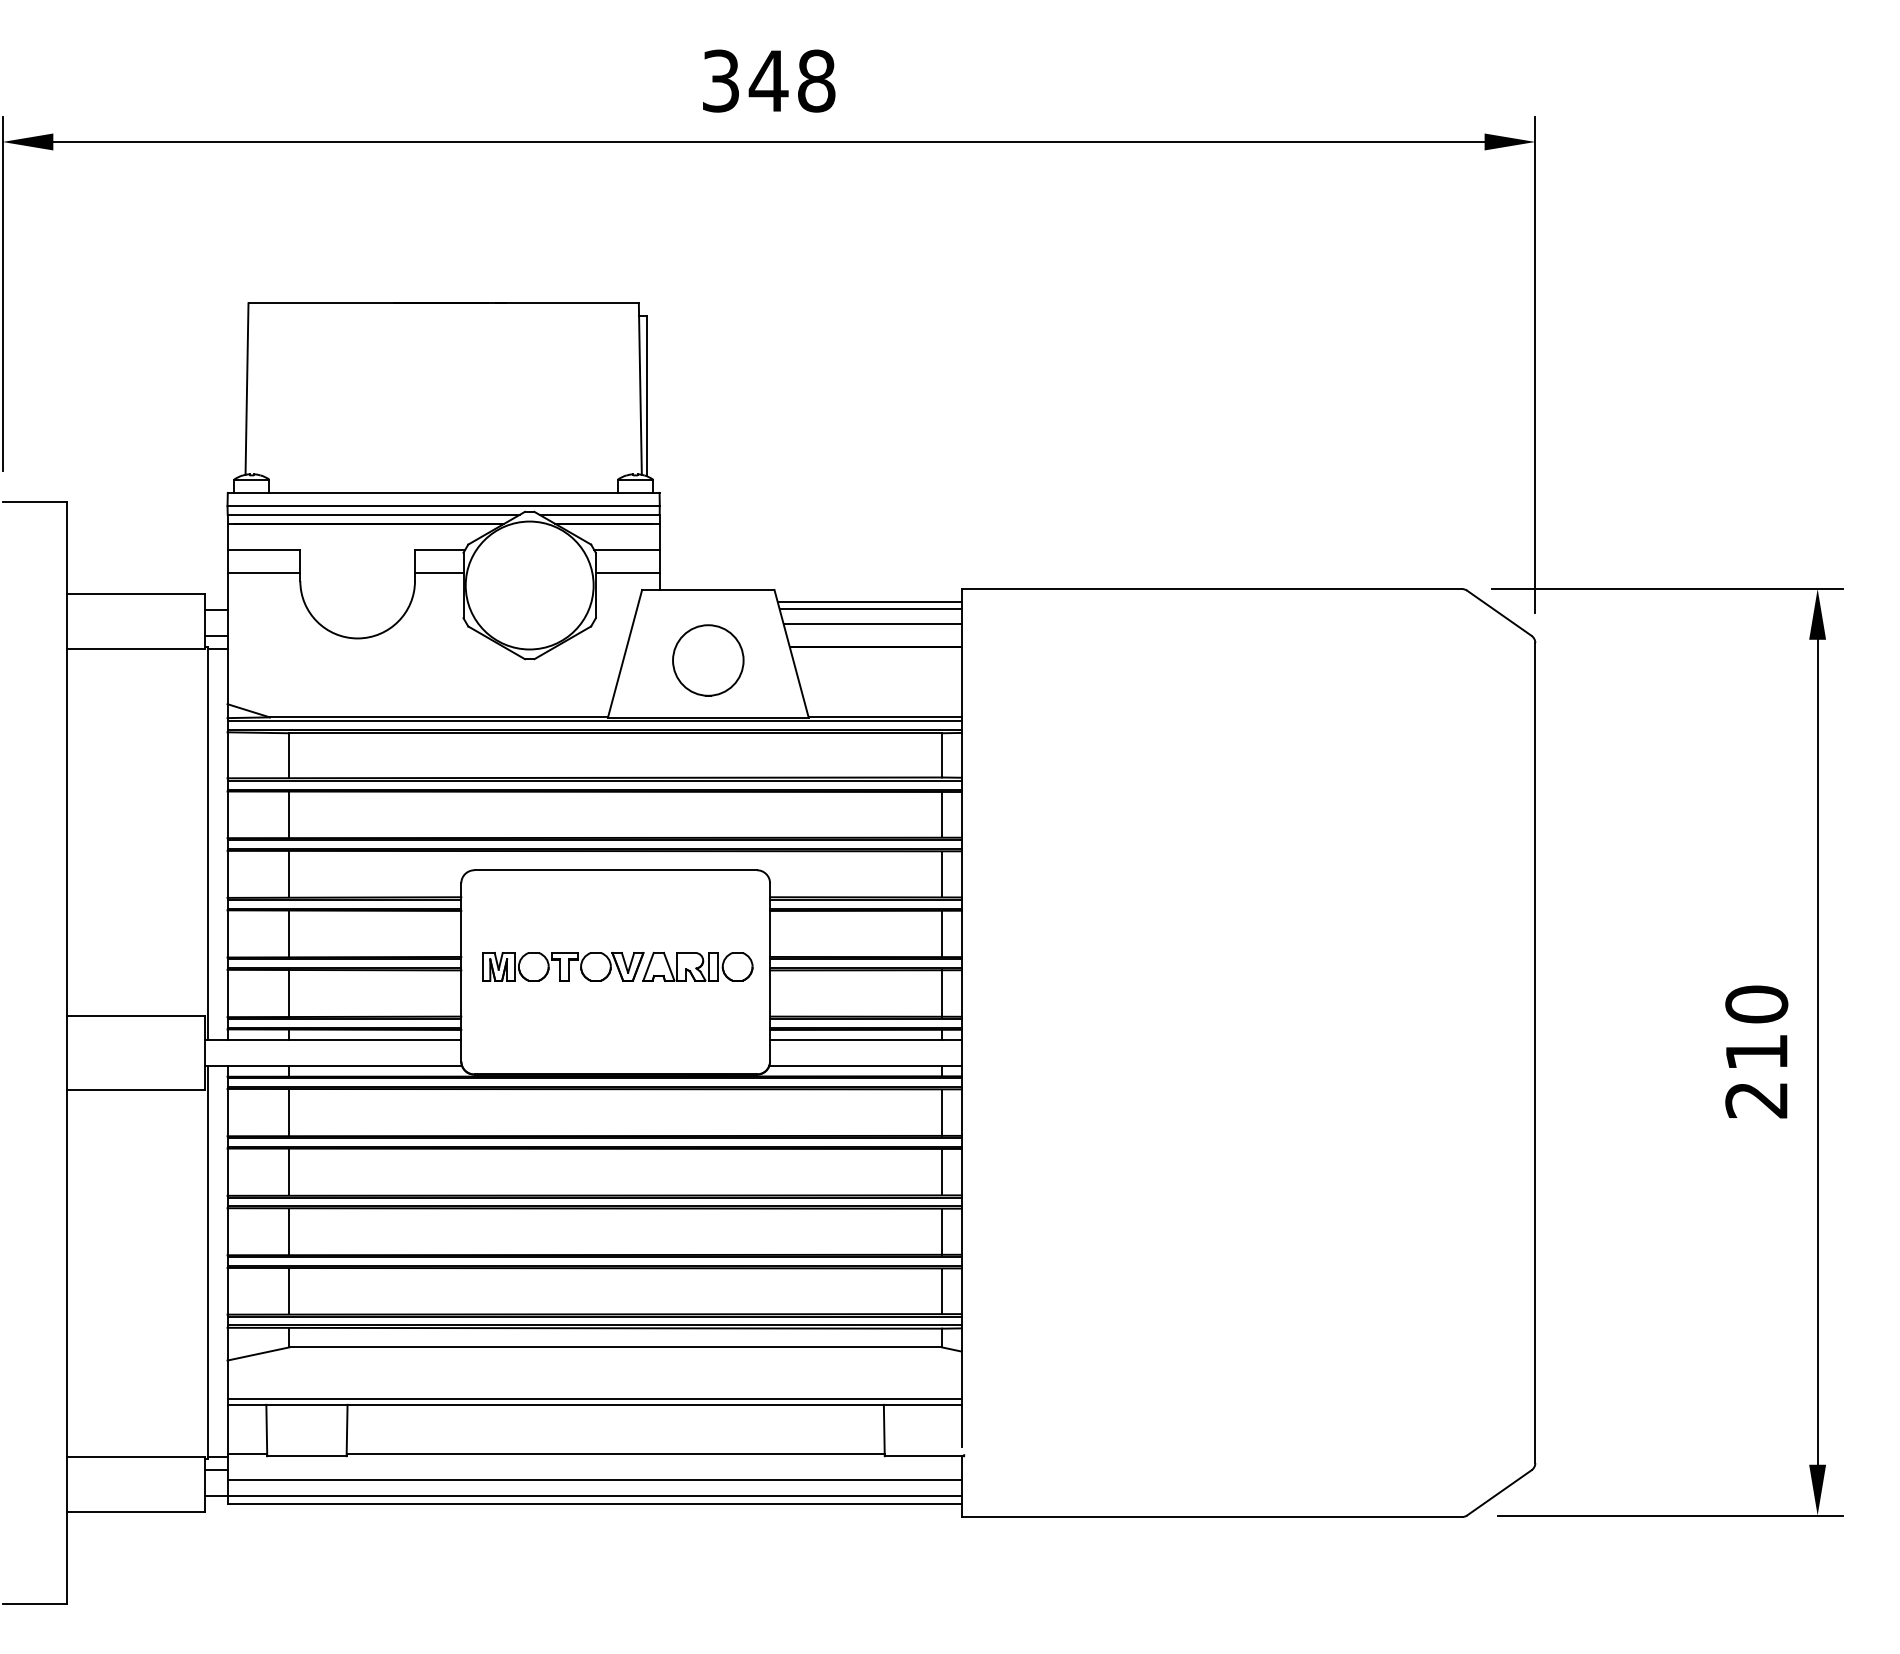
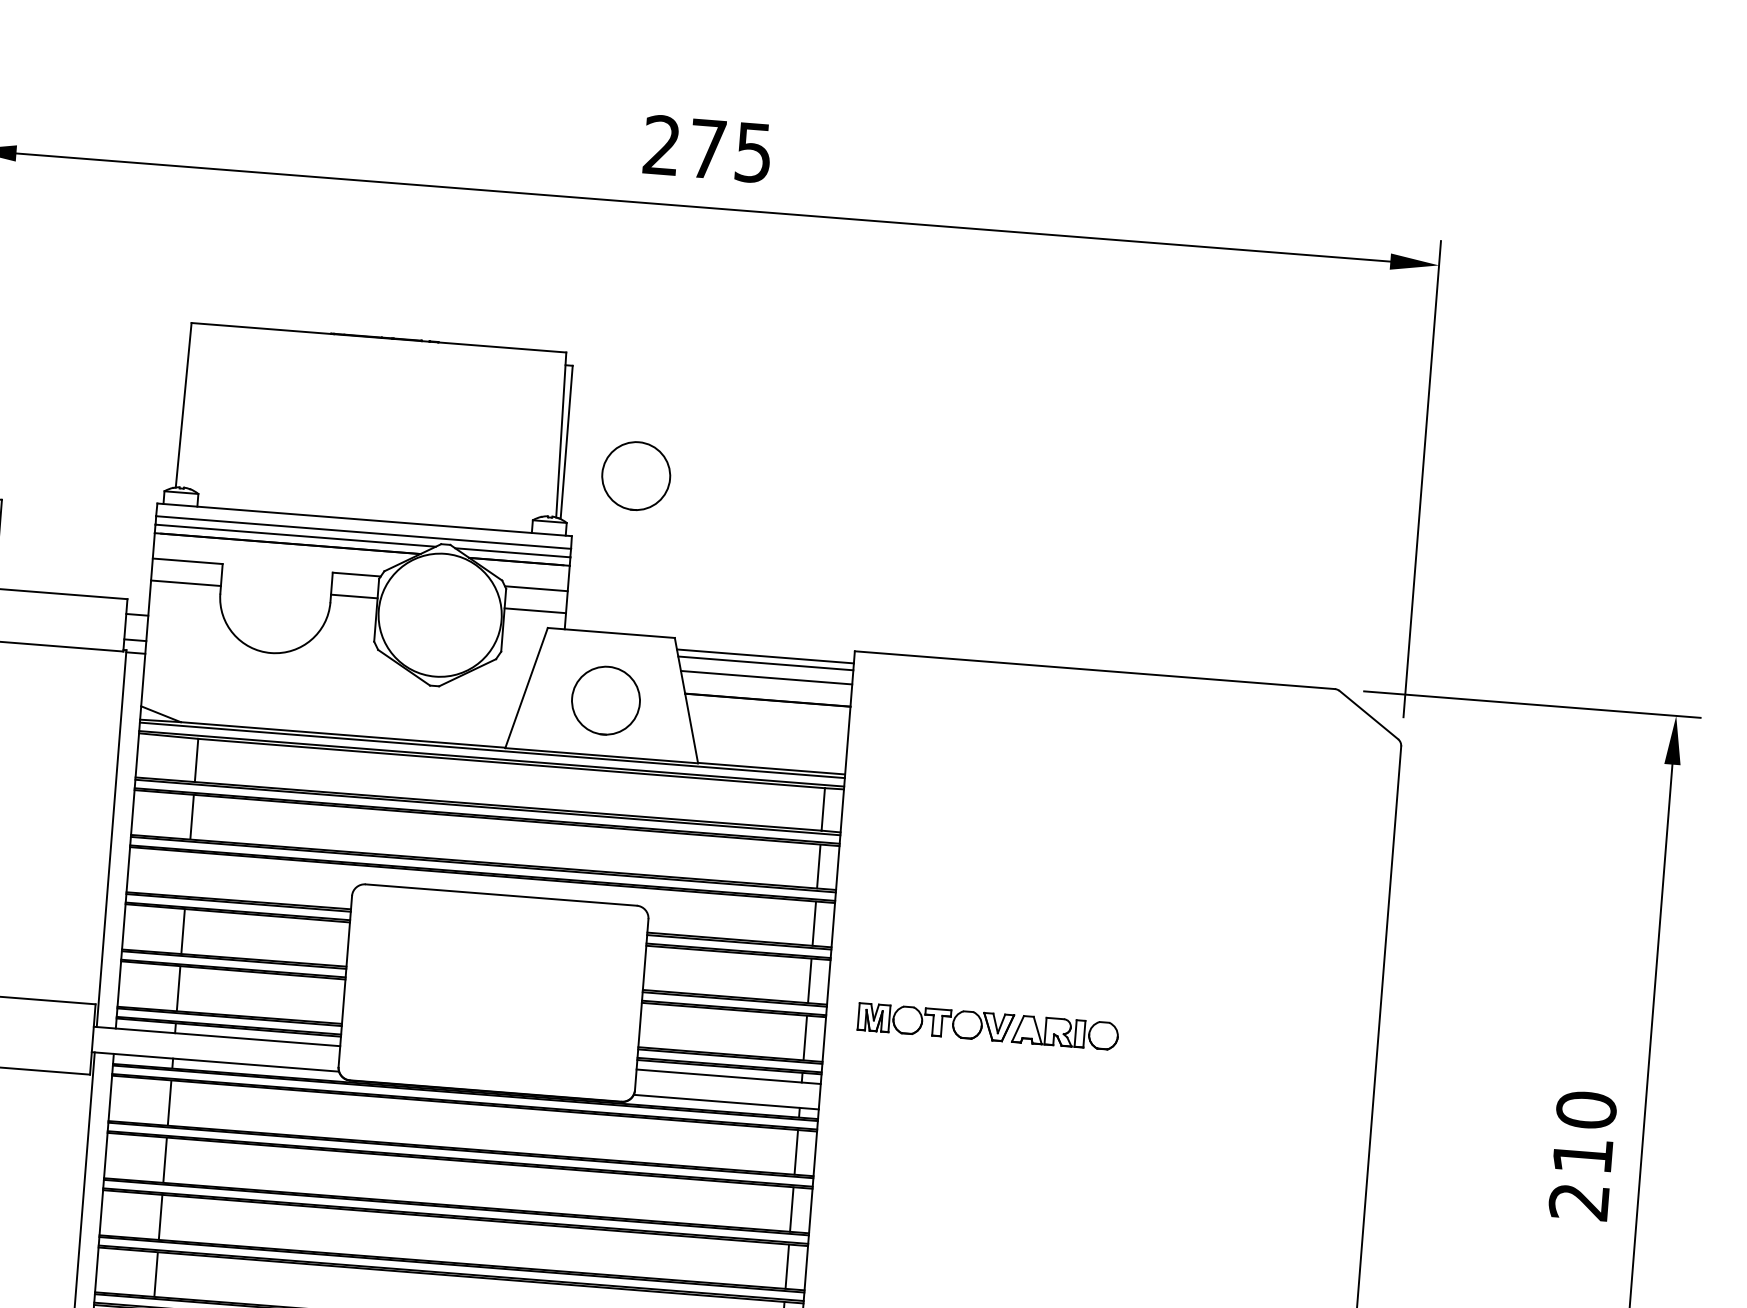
text: (768, 80) -> (707, 148), 348 -> 275
circle: (721, 425) -> (636, 476), added
line: (289, 874) -> (187, 874), removed
part: (617, 966) -> (988, 1026), moved

